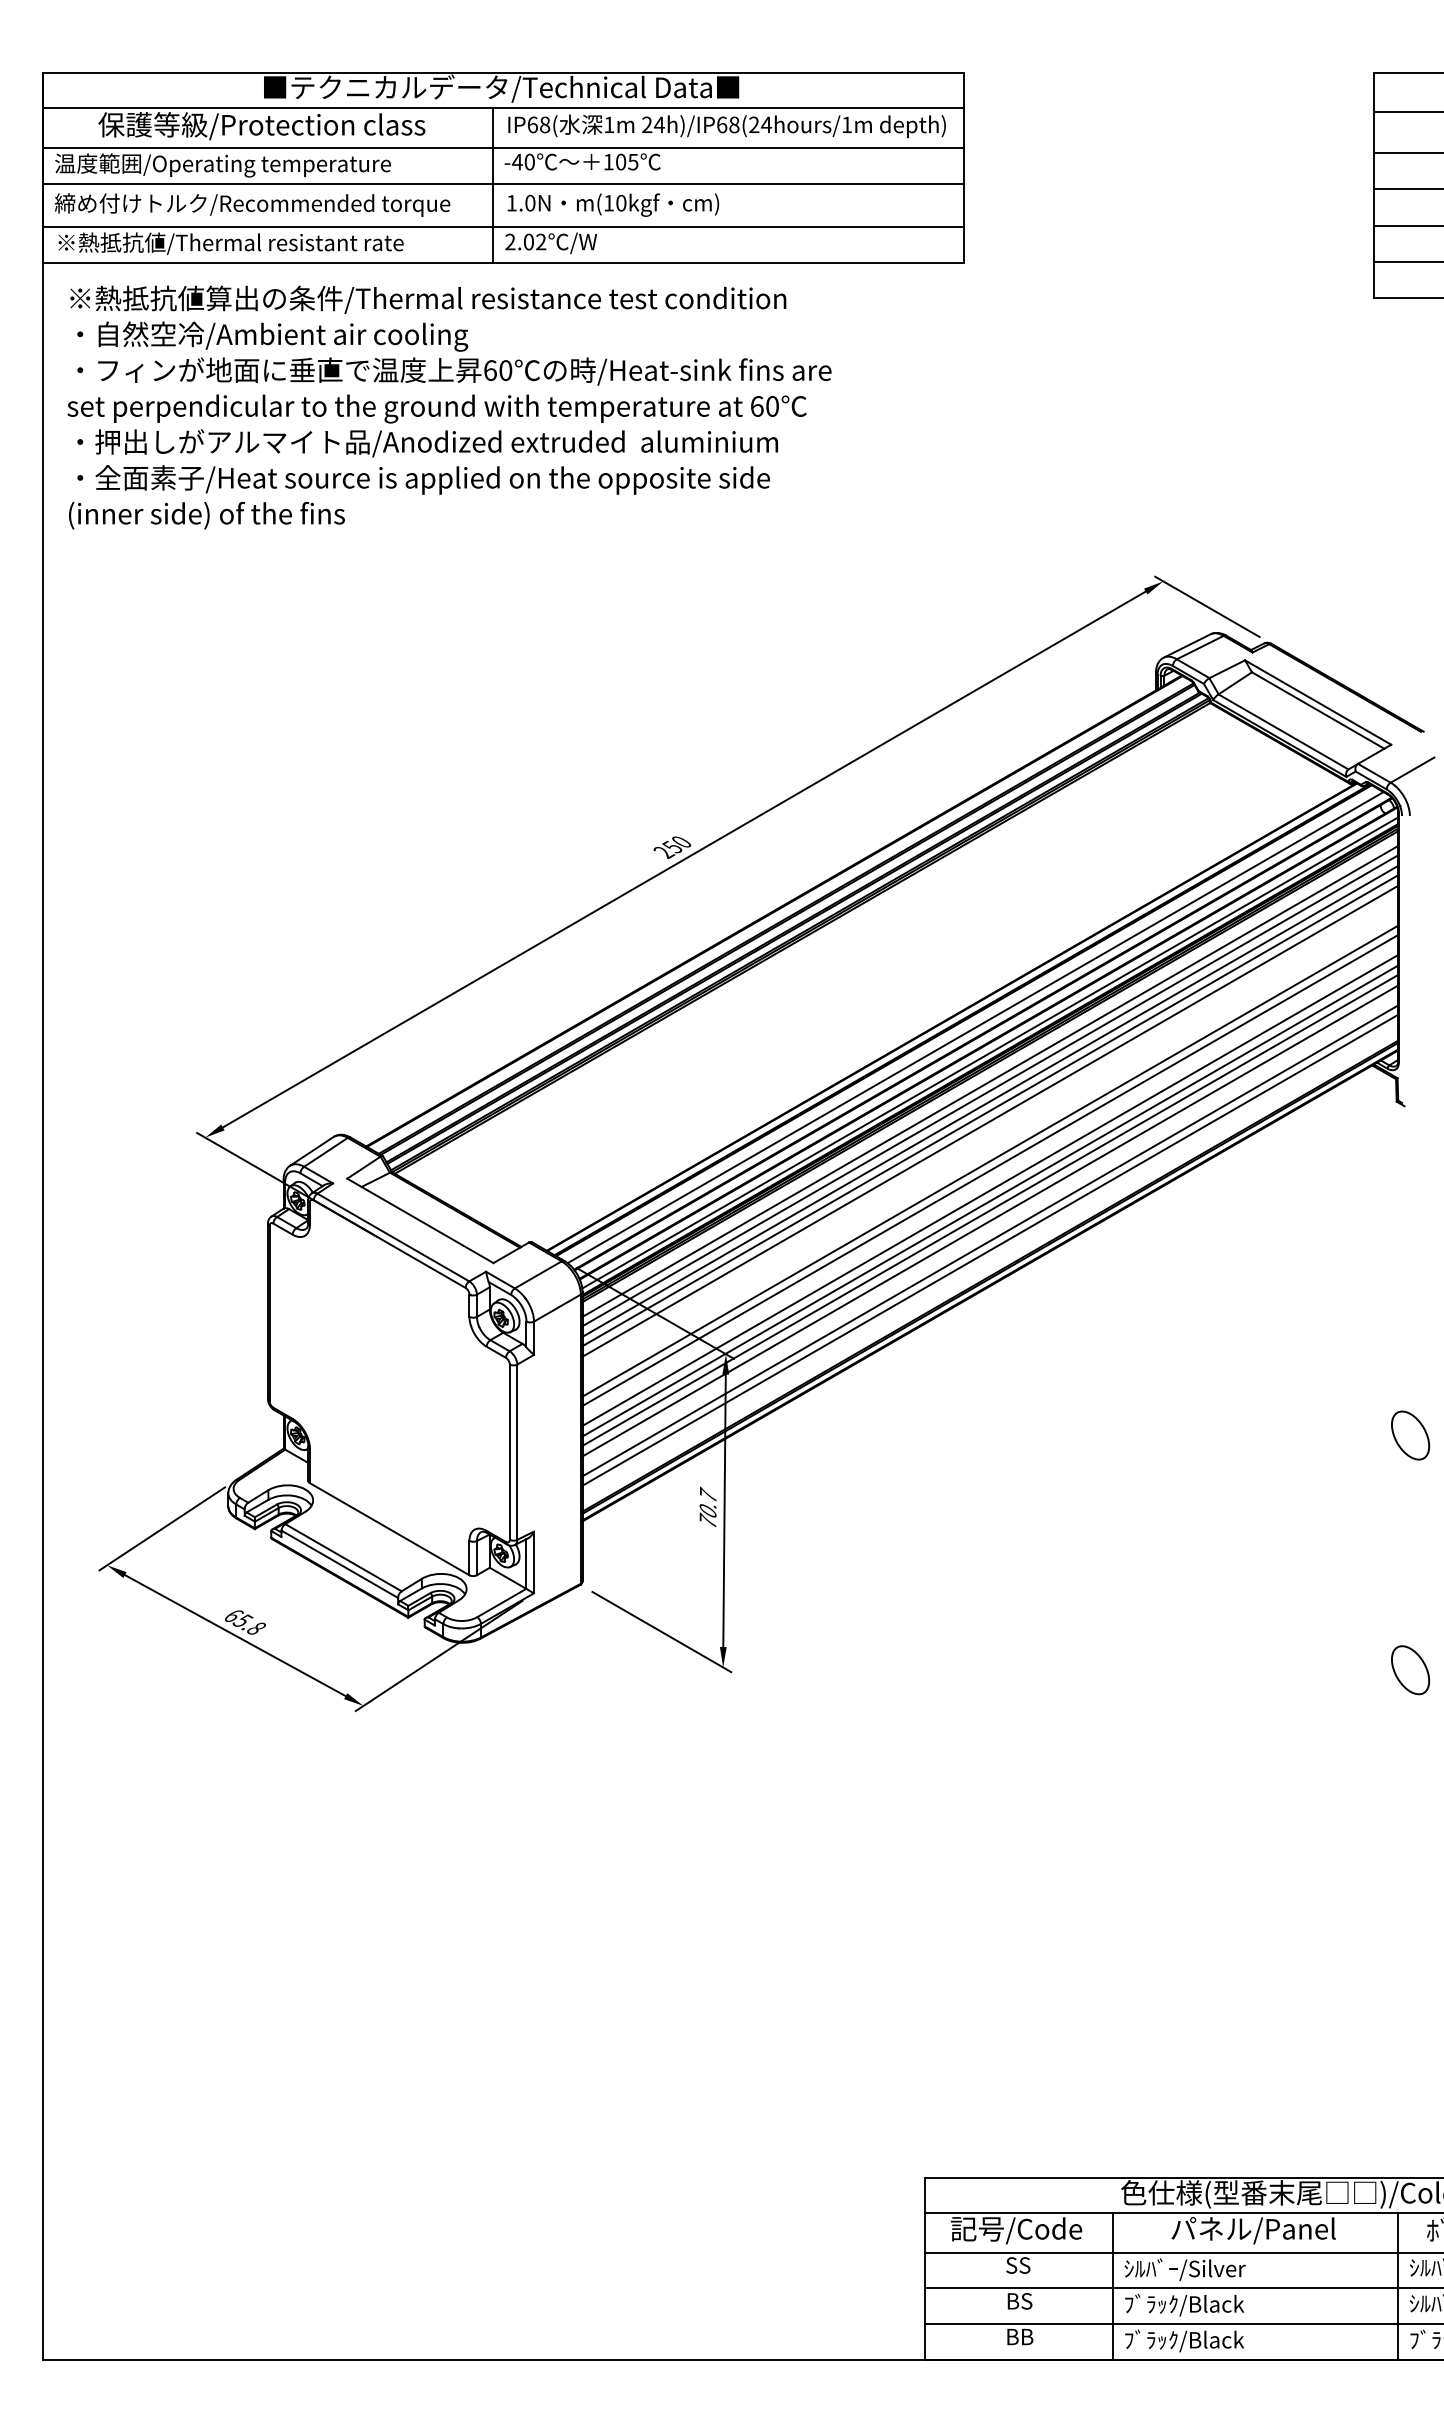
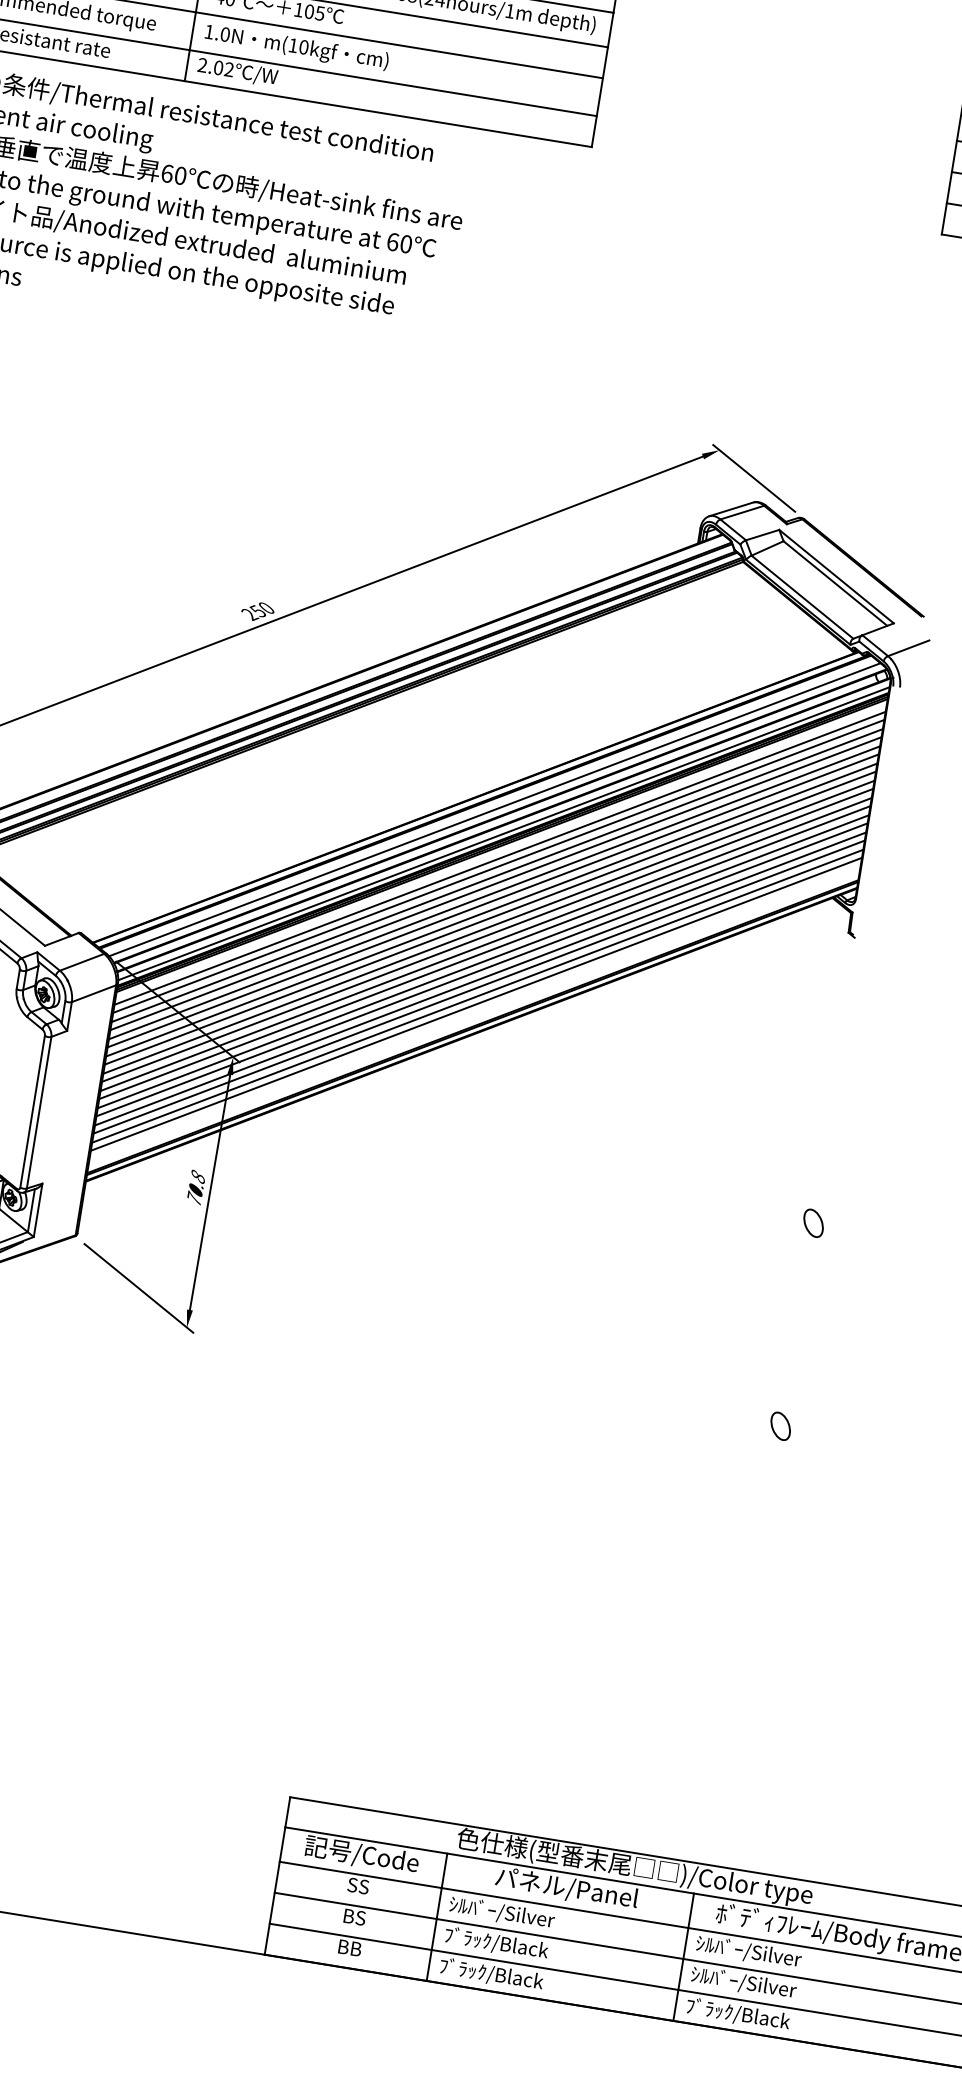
line: (990, 1130) -> (493, 900), added
line: (990, 1140) -> (491, 909), added
line: (990, 1150) -> (490, 918), added
line: (990, 1180) -> (486, 944), added
line: (990, 1229) -> (479, 986), added
part: (1409, 1435) -> (812, 1223), size x0.62
text: (707, 1494) -> (197, 1175), 70.7 -> 70.8
part: (1409, 1670) -> (779, 1426), size x0.62

